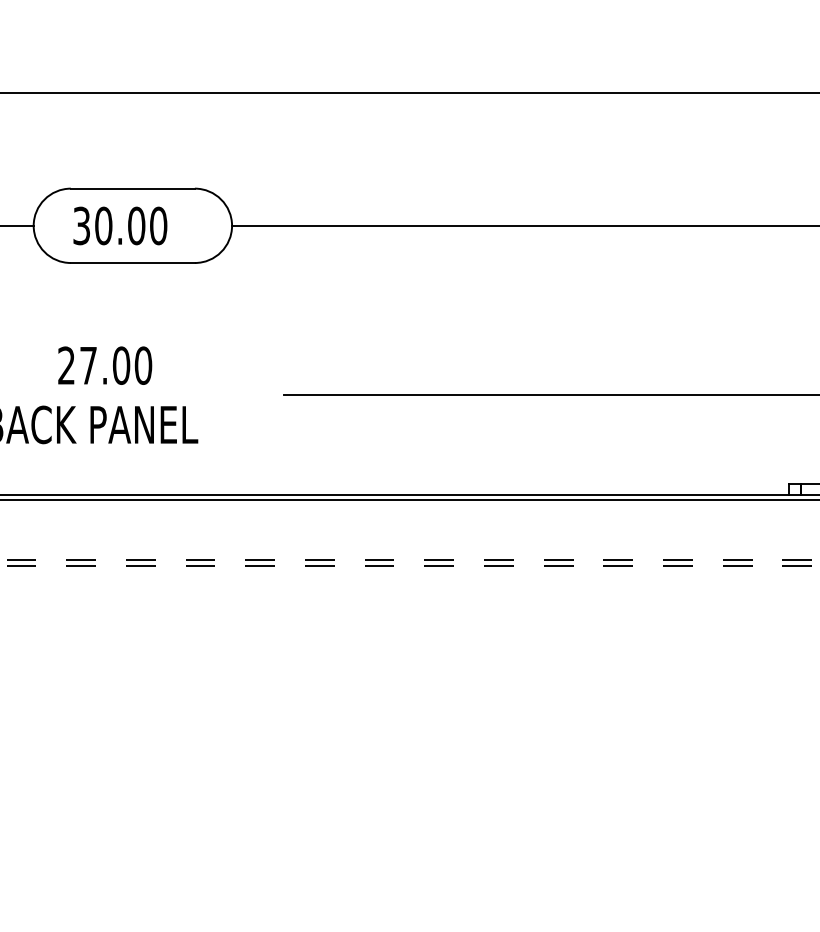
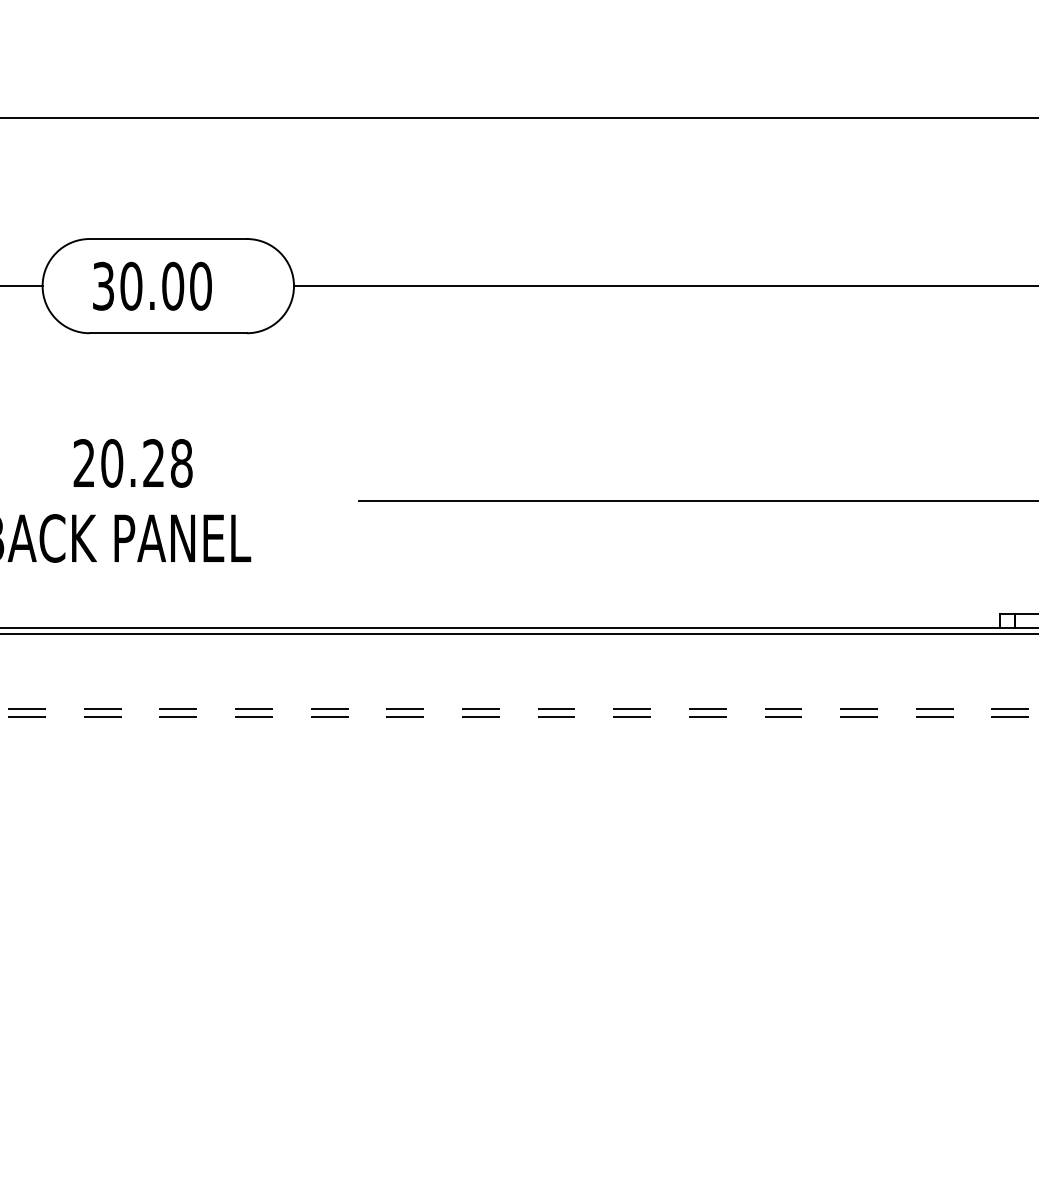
text: (116, 365) -> (147, 463), 27.00 -> 20.28

